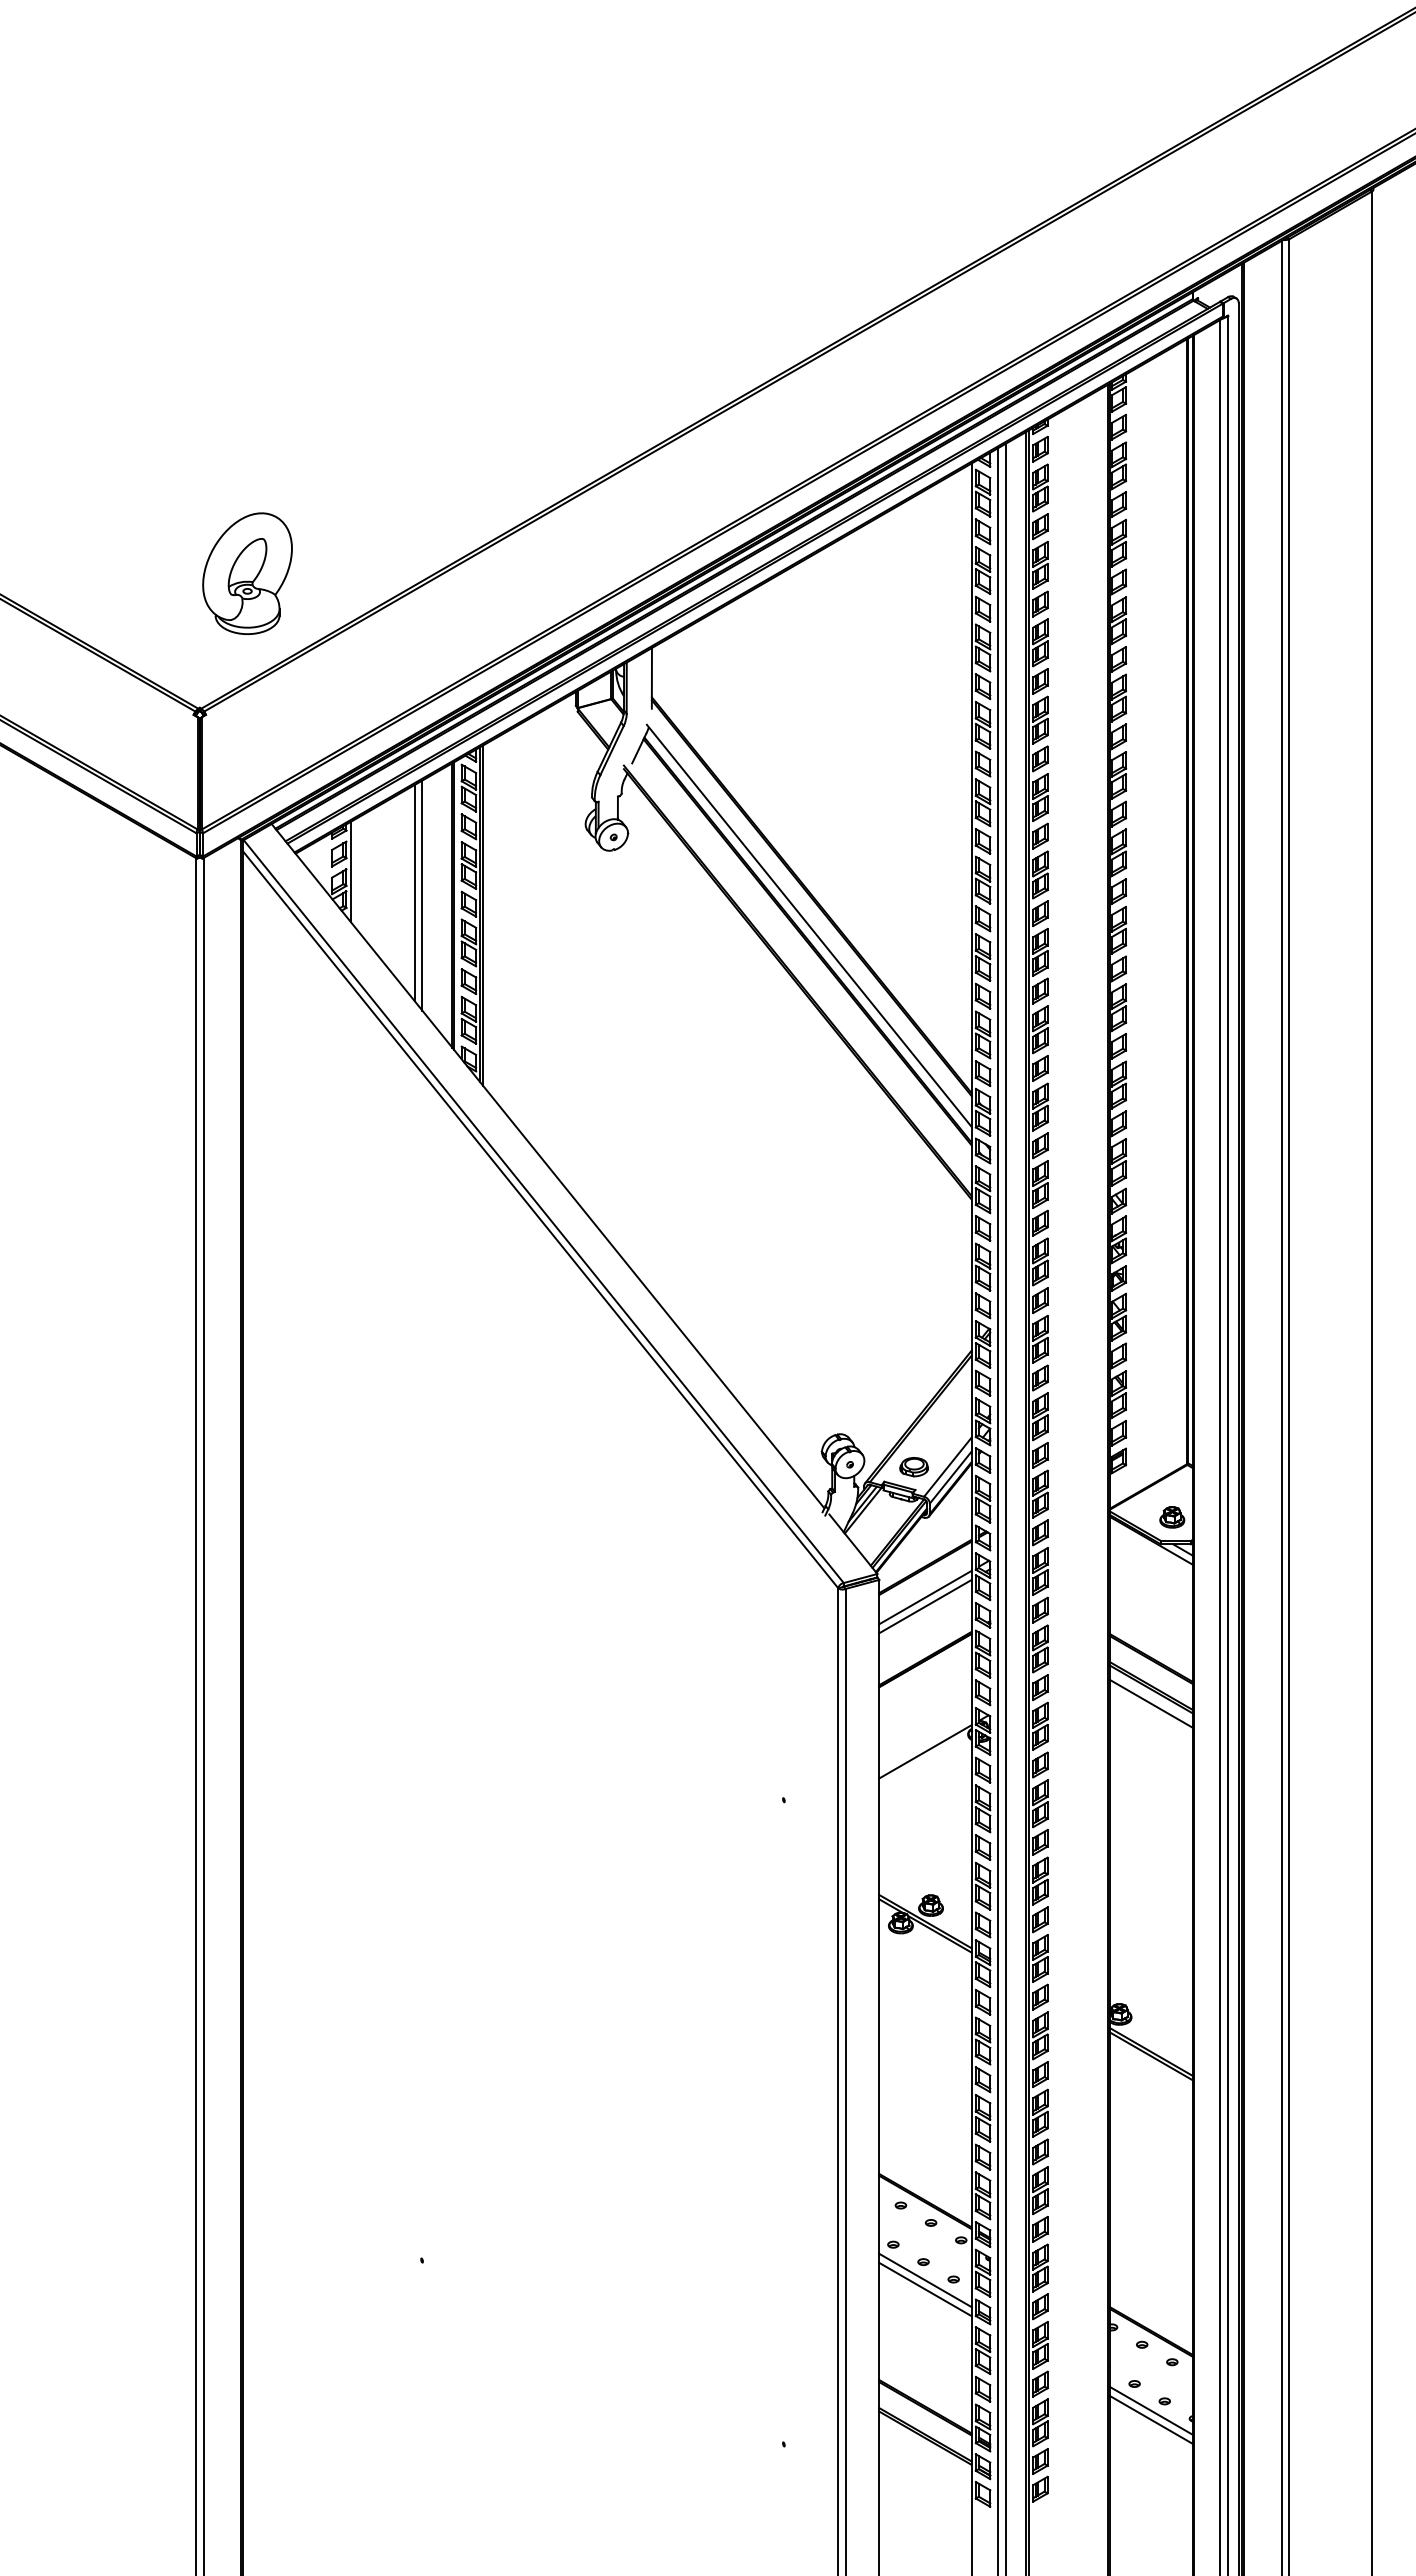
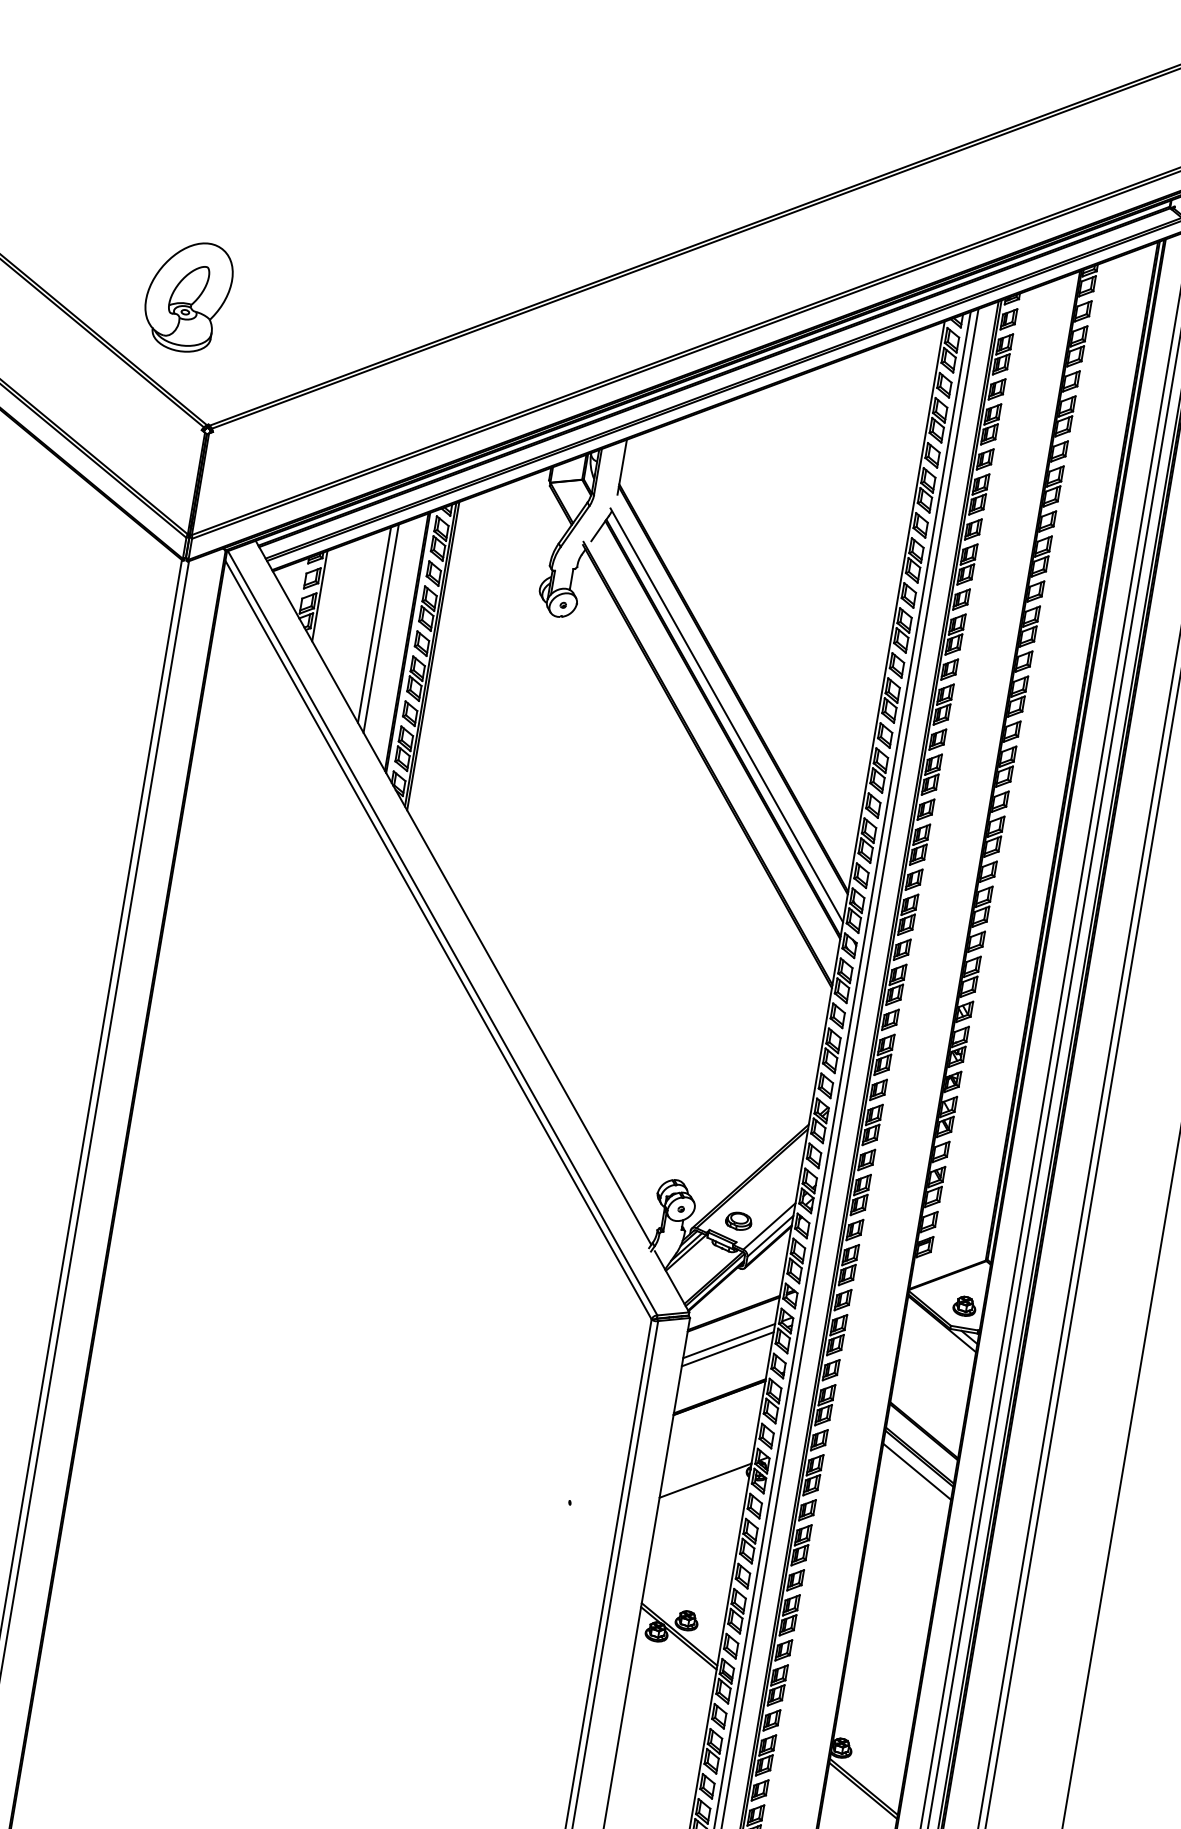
part: (247, 573) -> (188, 296), moved

